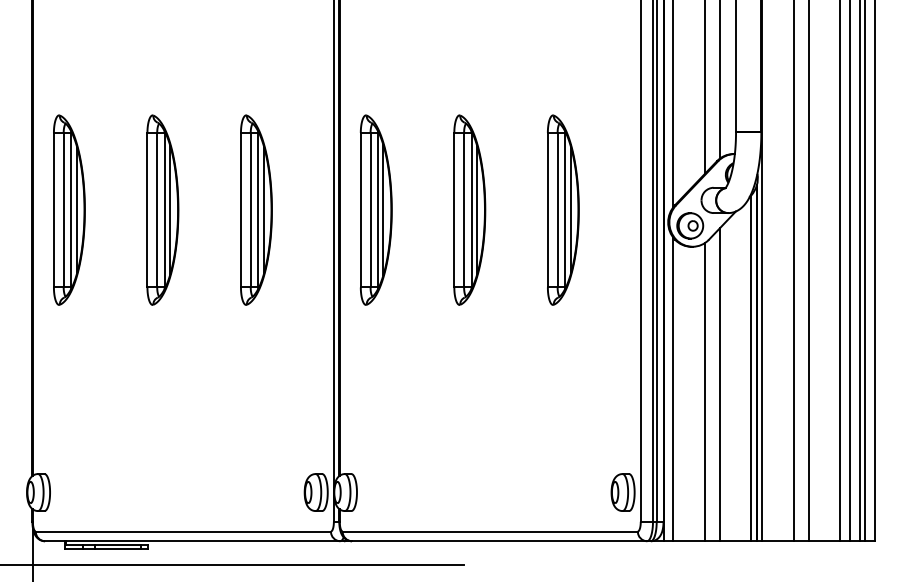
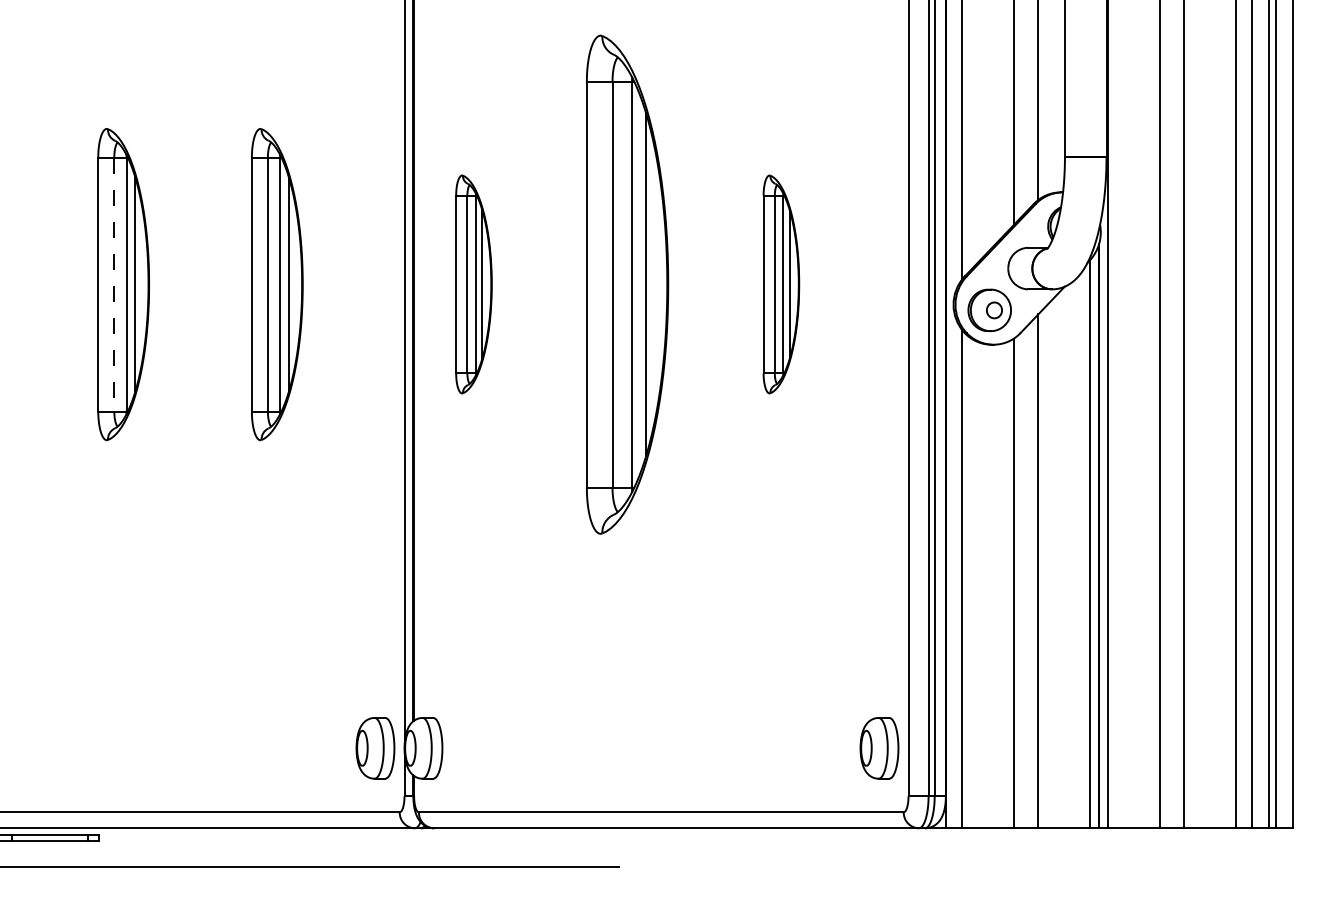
part: (375, 209) -> (472, 283), size x0.7
part: (469, 209) -> (627, 283), size x1.6
part: (563, 209) -> (781, 283), size x0.7
line: (157, 210) -> (114, 285), solid -> dashed

